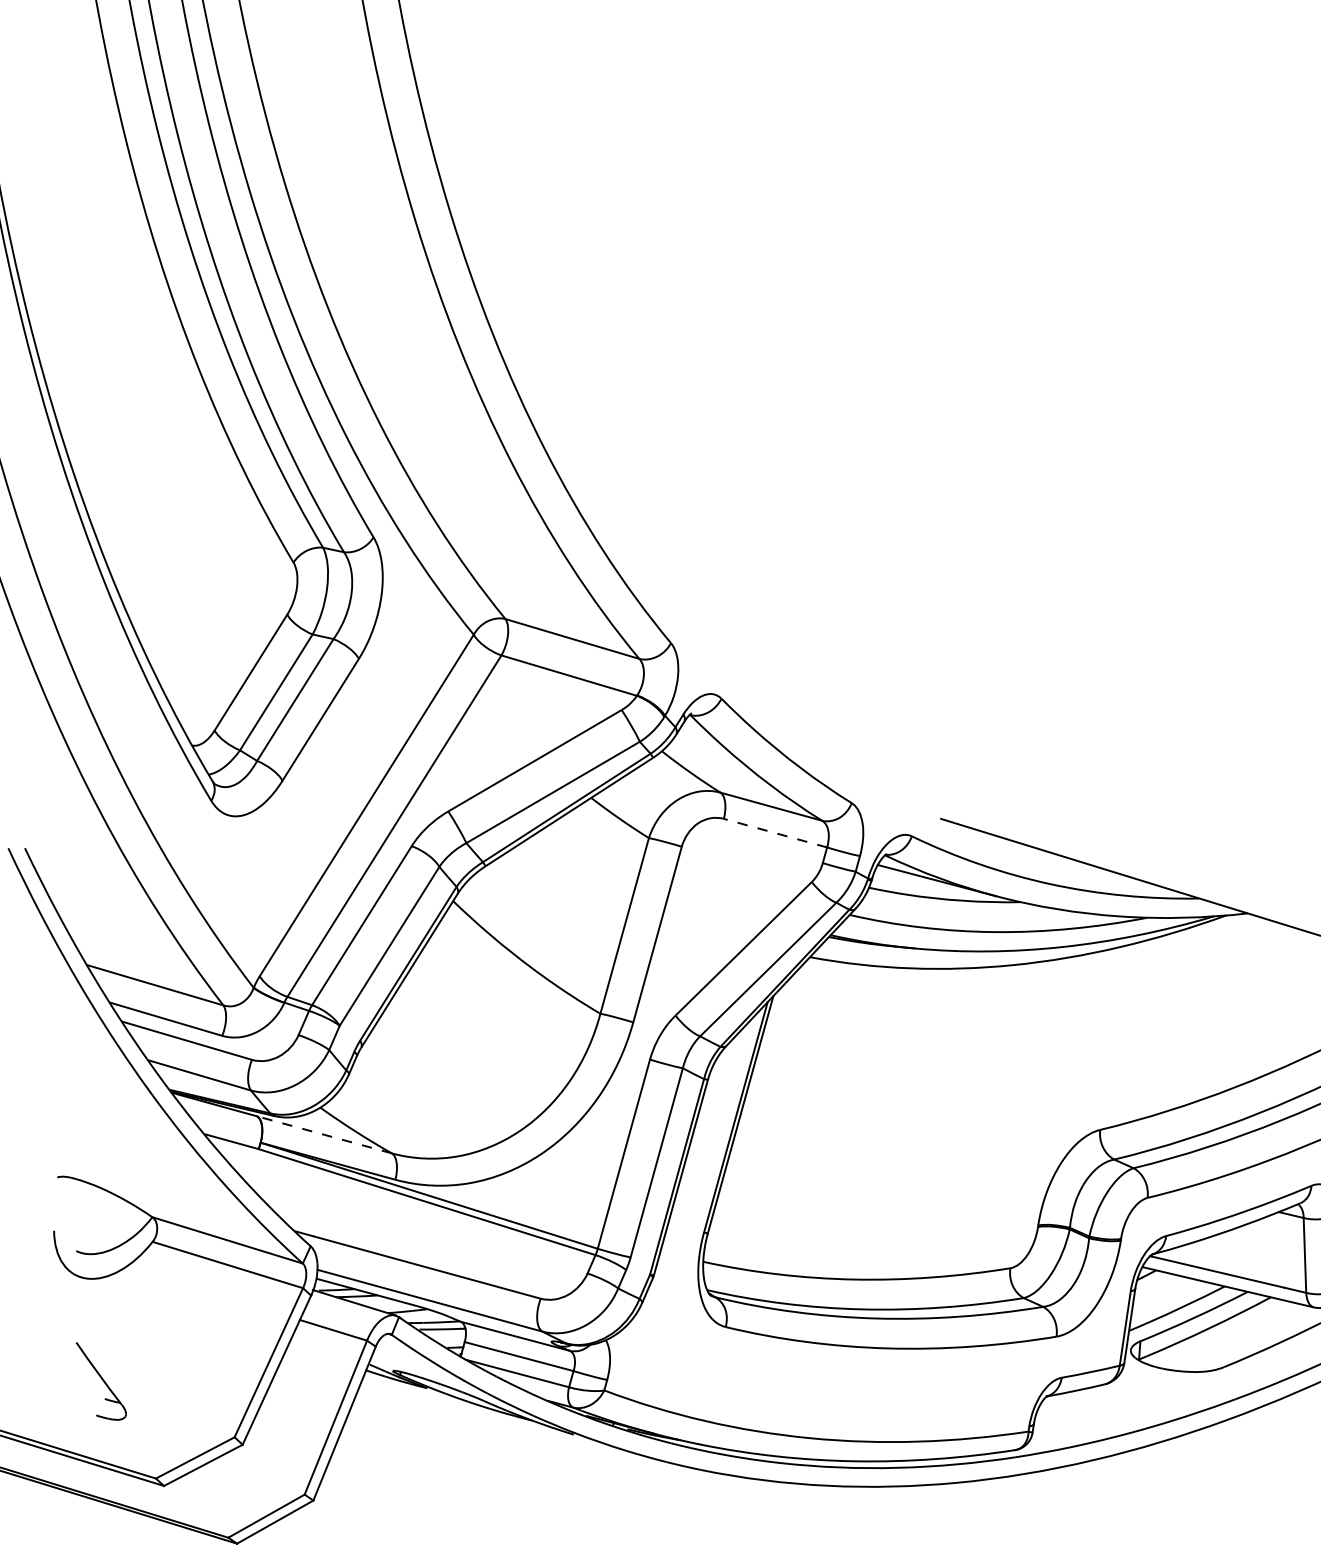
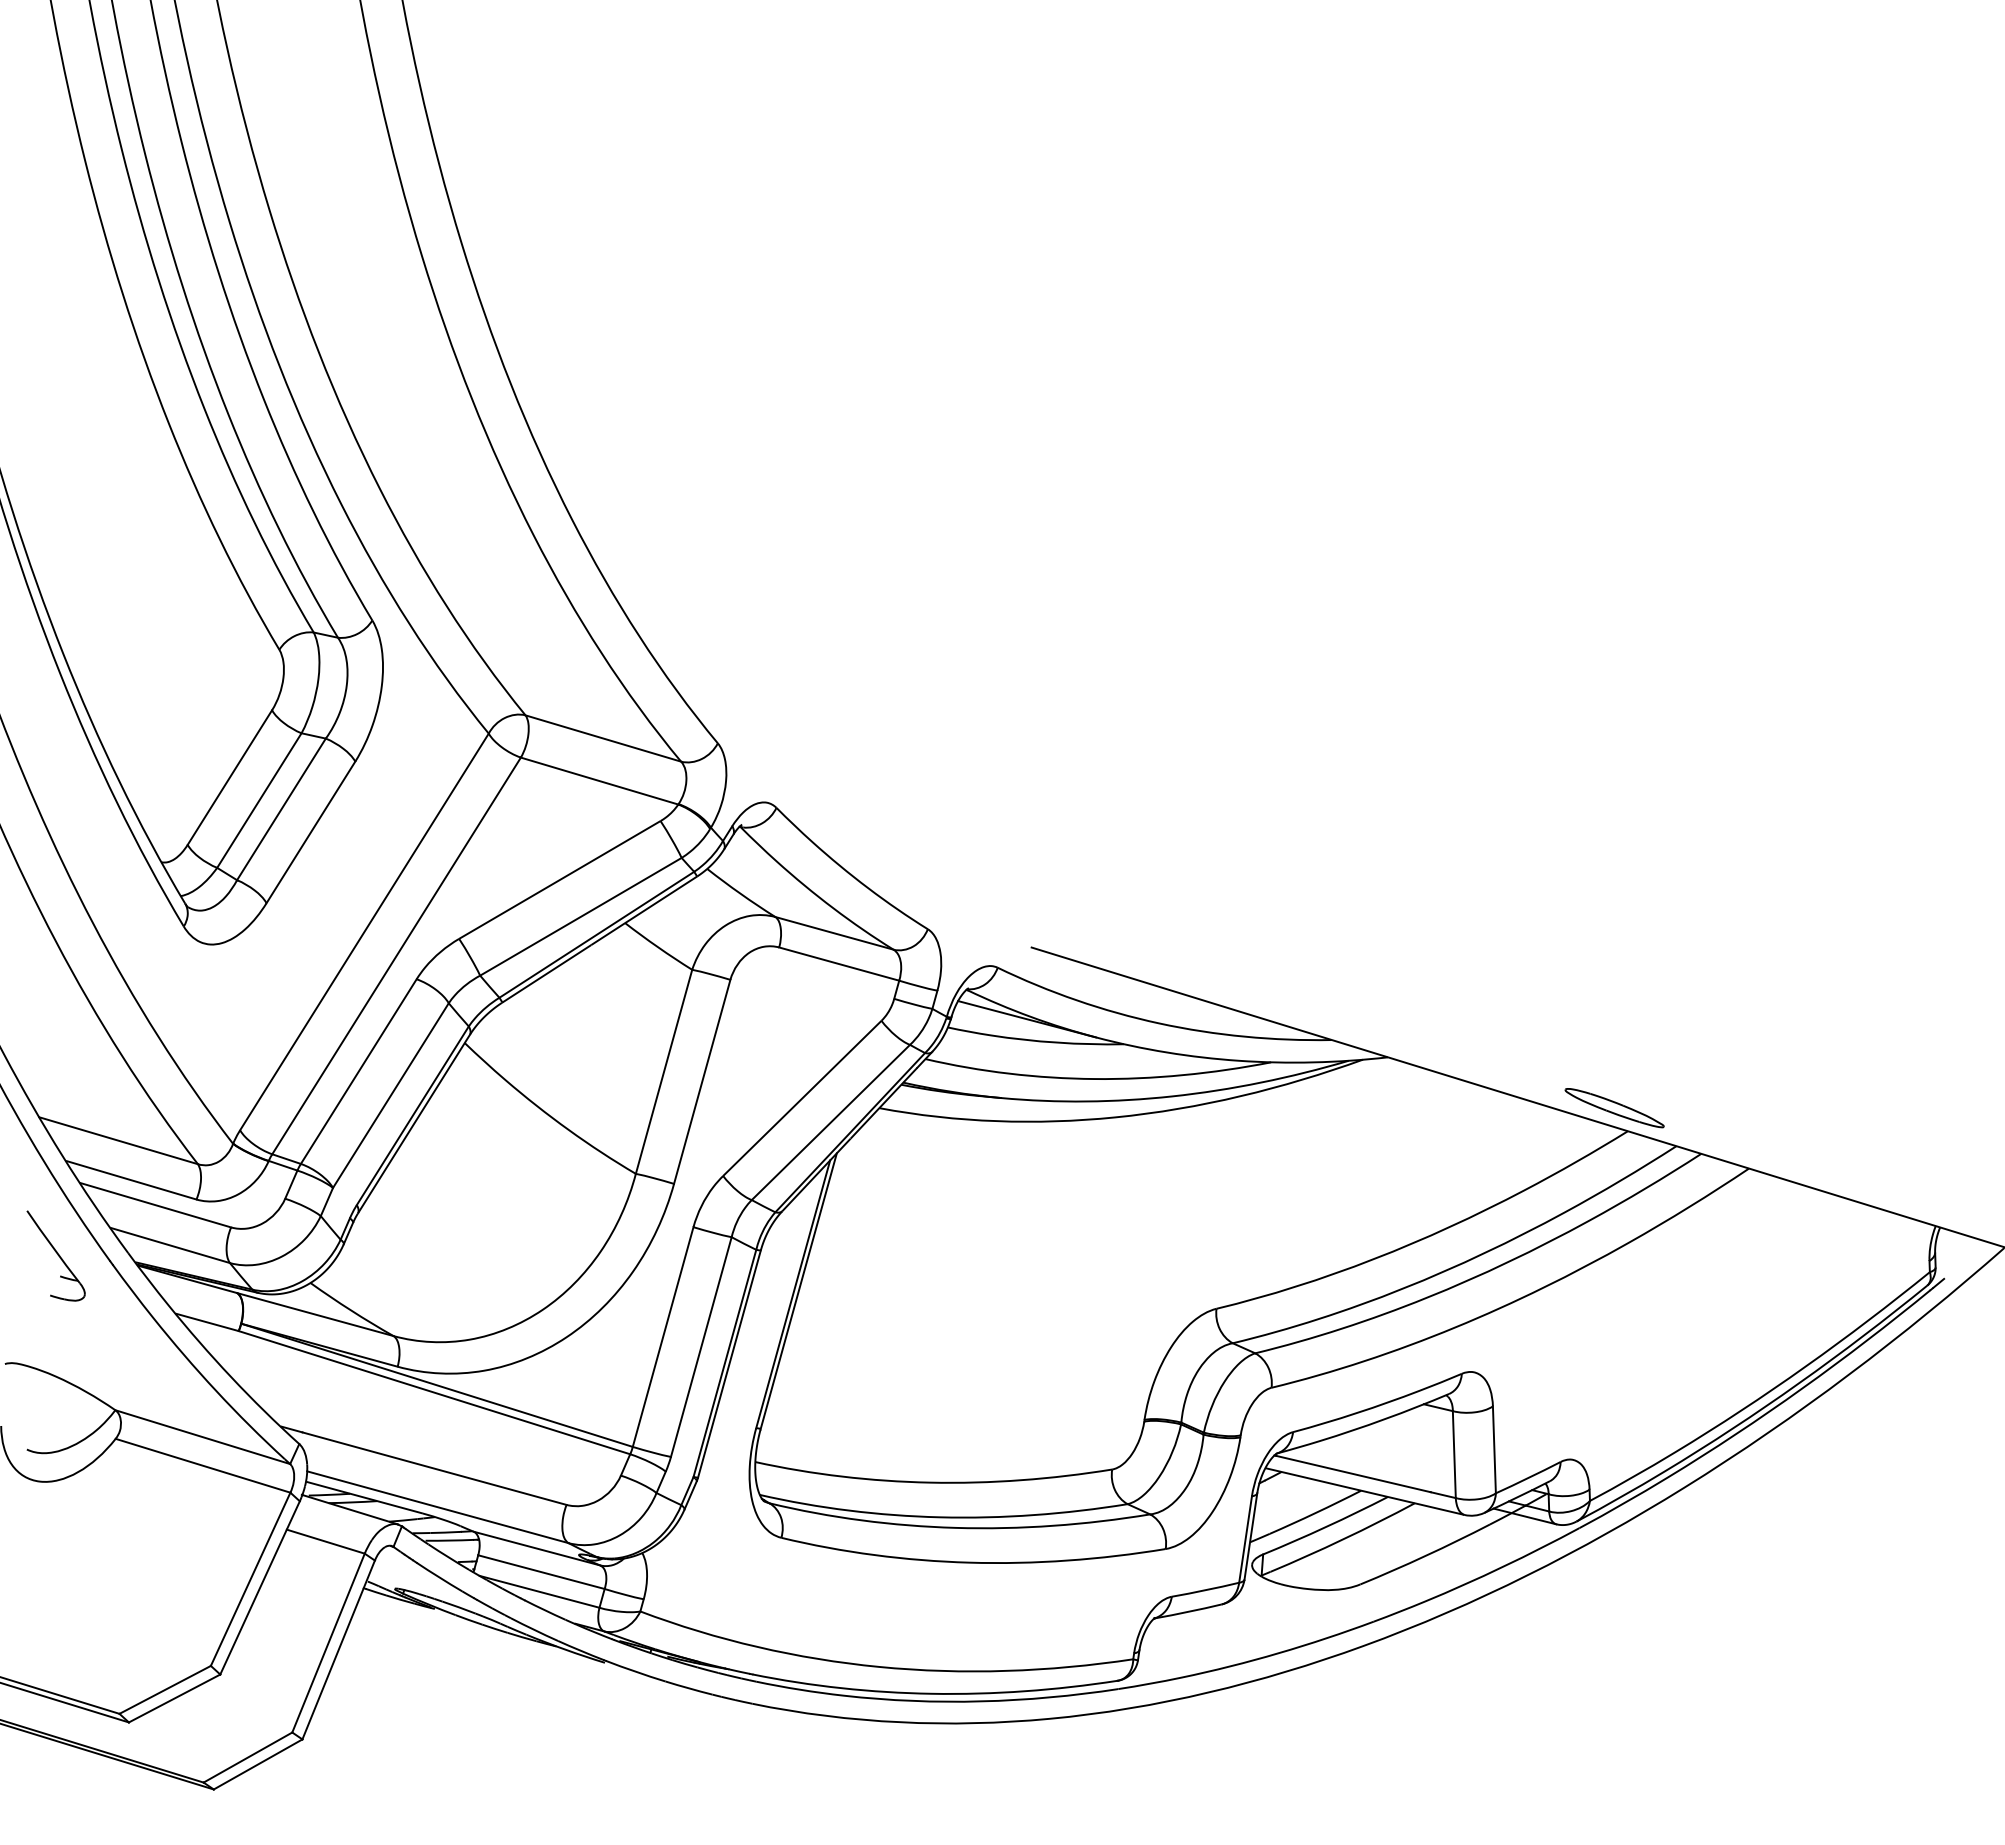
line: (774, 832) -> (838, 963), dashed -> solid
line: (323, 1134) -> (314, 1314), dashed -> solid
part: (100, 1380) -> (55, 1255), moved

